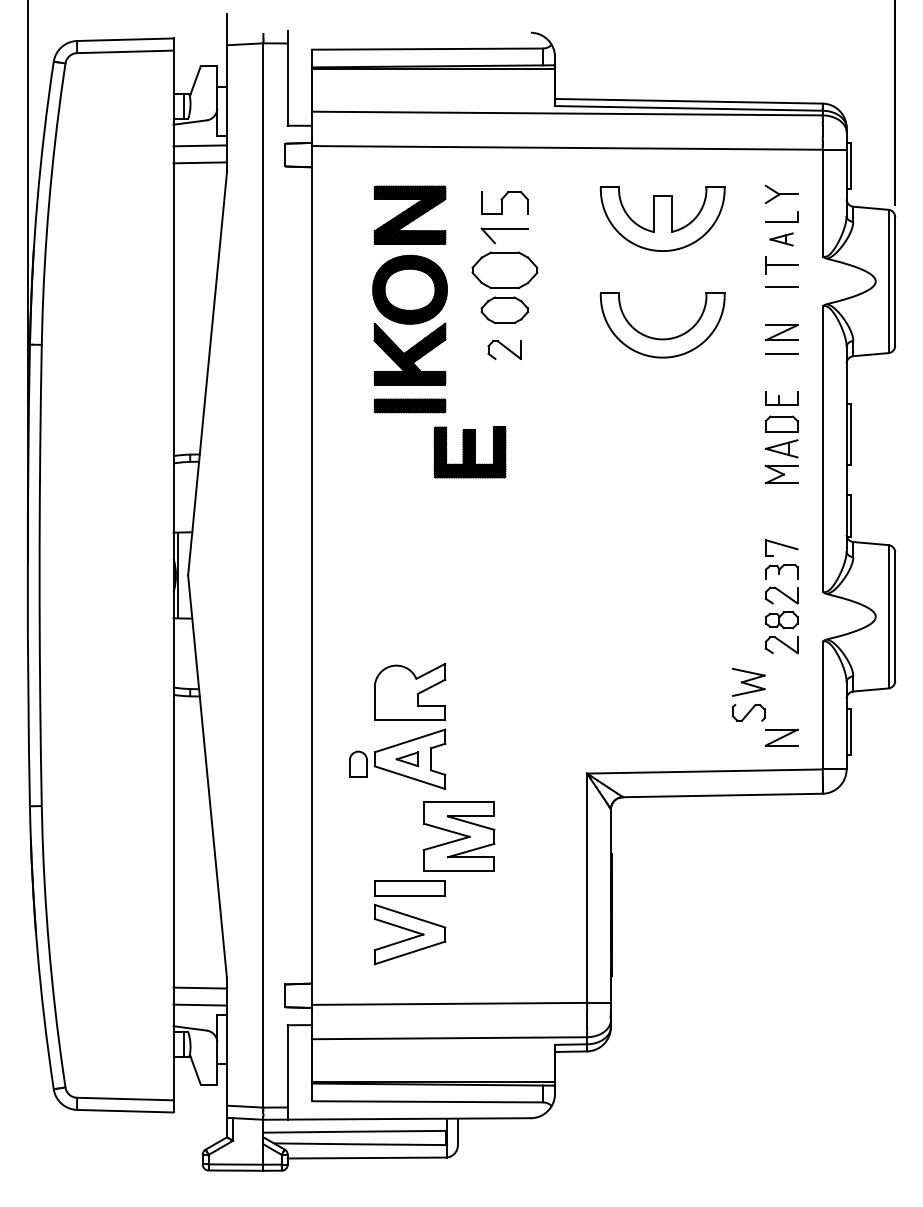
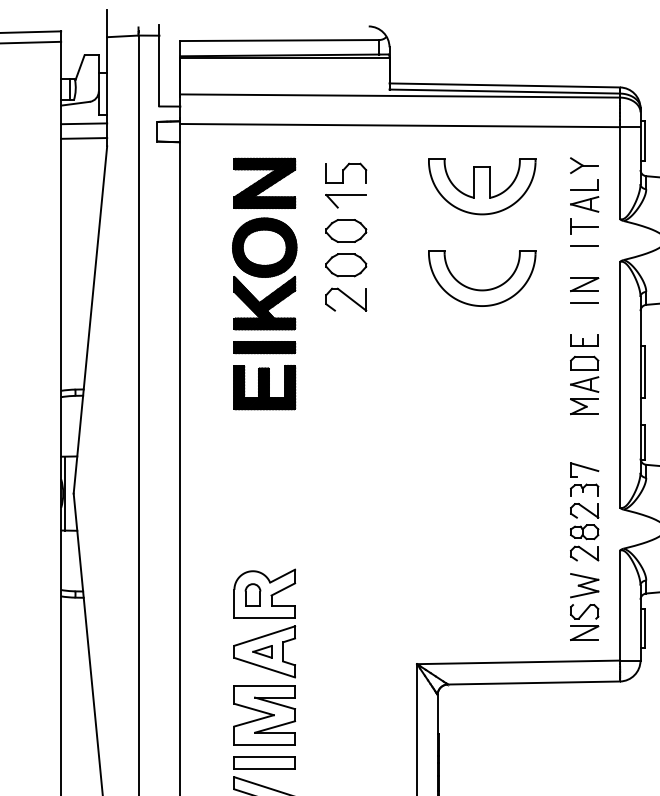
part: (781, 239) -> (584, 204), size x1.43
part: (504, 270) -> (346, 231), size x0.71
part: (504, 349) -> (346, 299), size x1.43
part: (469, 452) -> (264, 387), moved
part: (748, 694) -> (584, 596), moved
part: (358, 763) -> (253, 594), moved
part: (458, 836) -> (264, 714), moved

